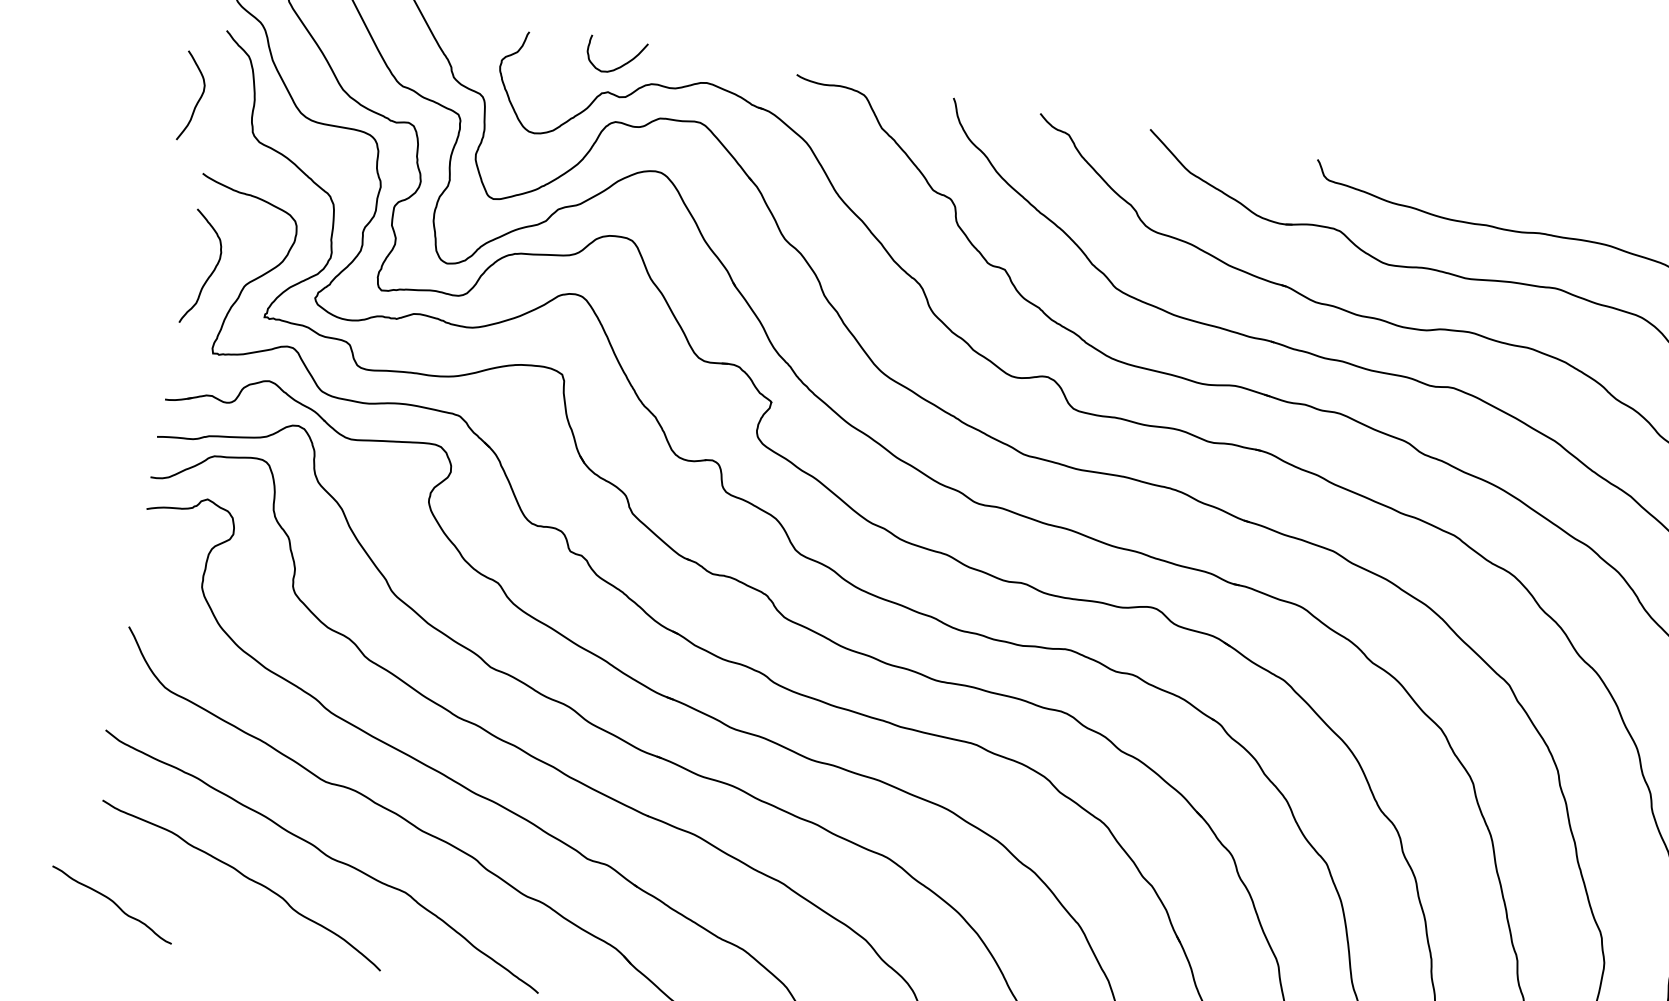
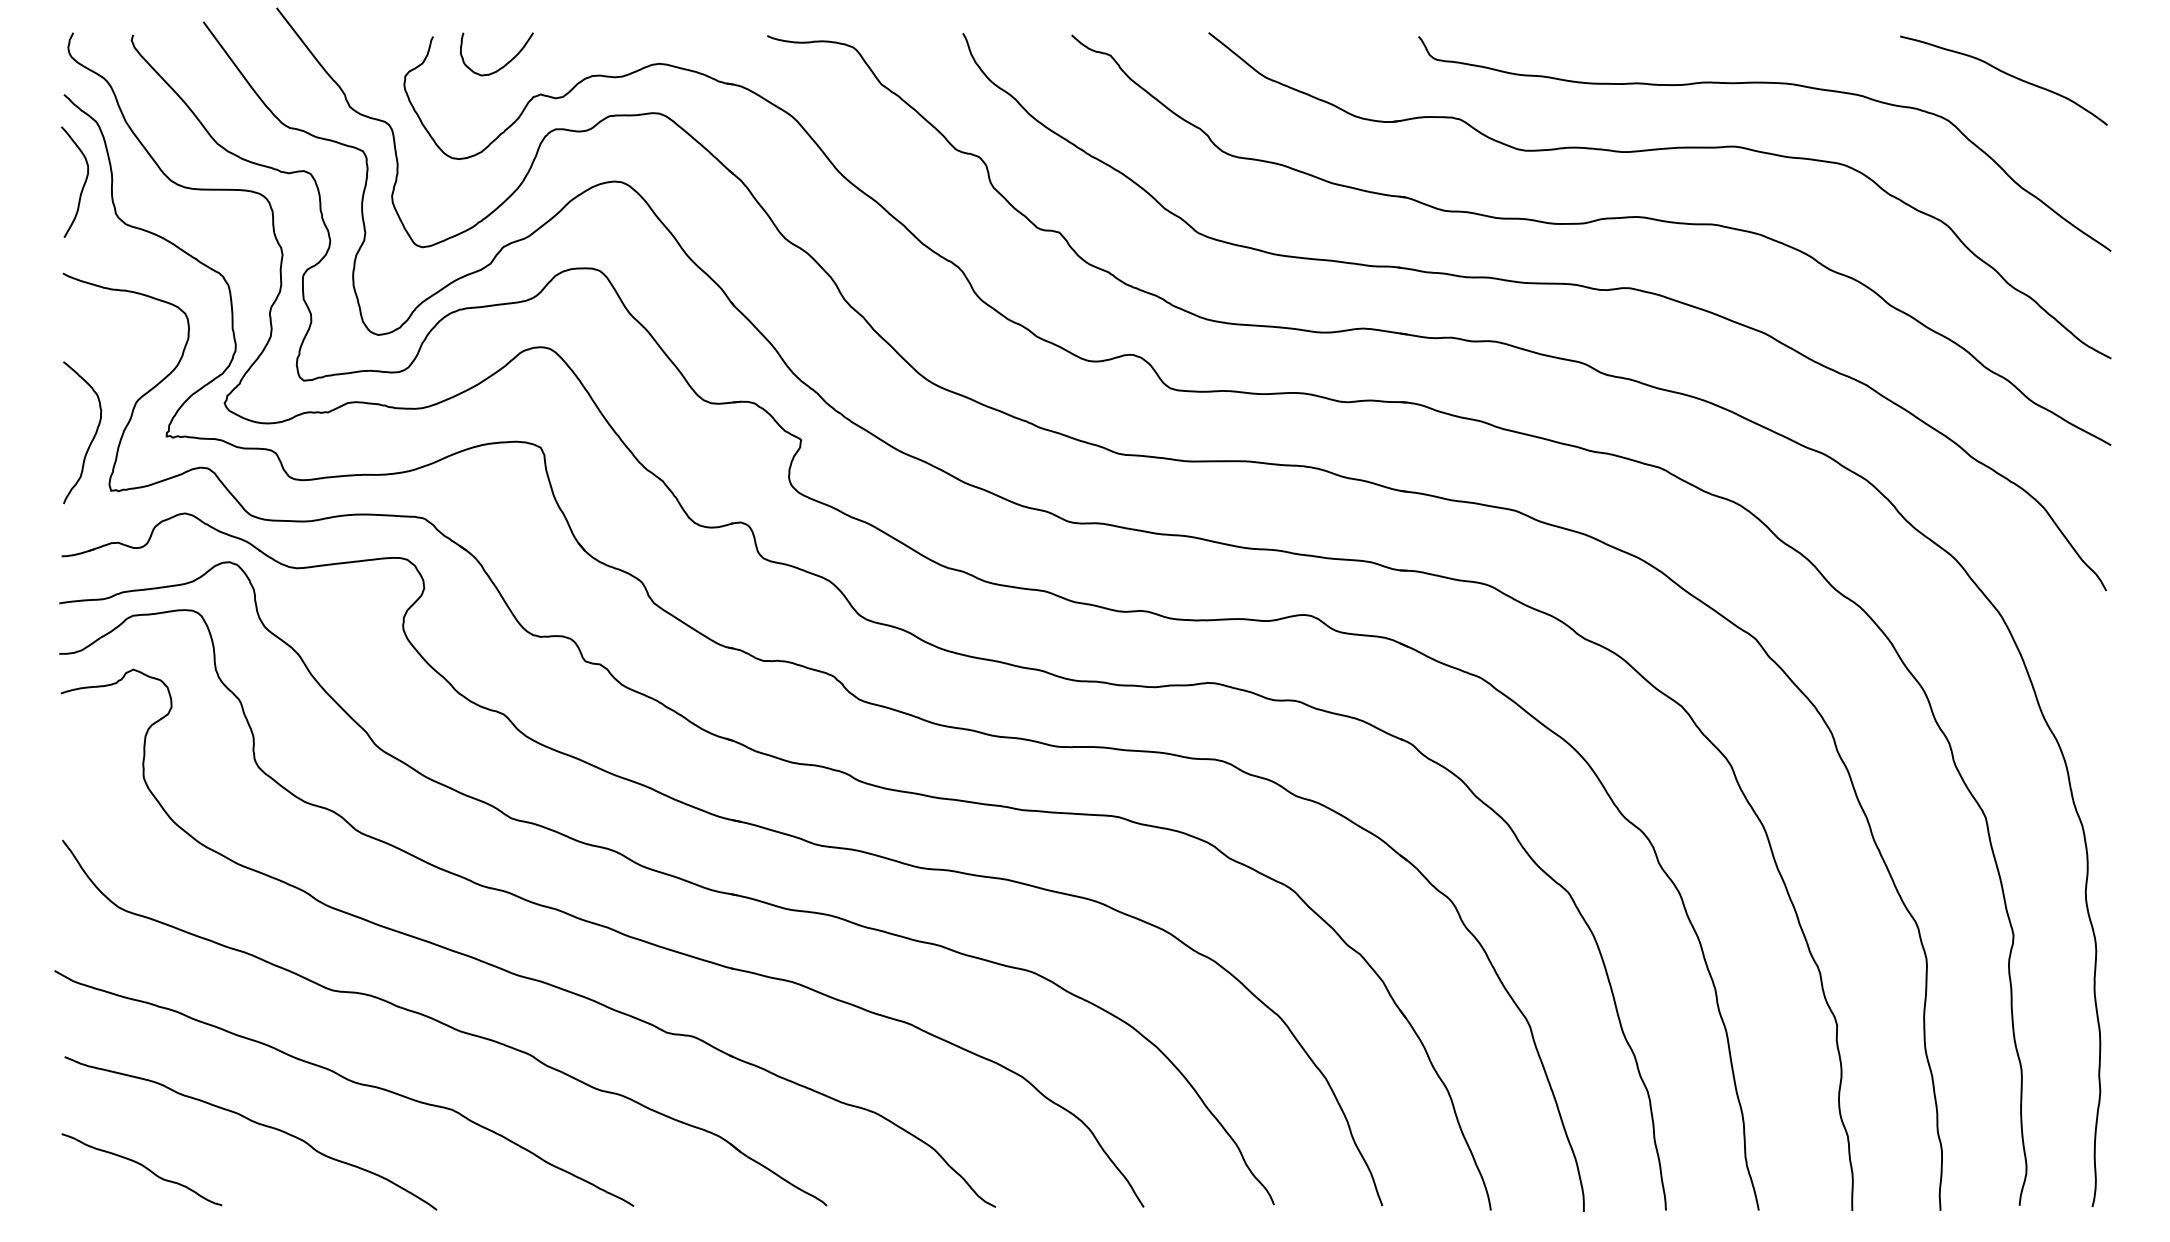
curve: (621, 65) -> (504, 64), moved
curve: (197, 101) -> (82, 186), moved
curve: (210, 274) -> (92, 438), moved
curve: (113, 903) -> (143, 1167), moved

